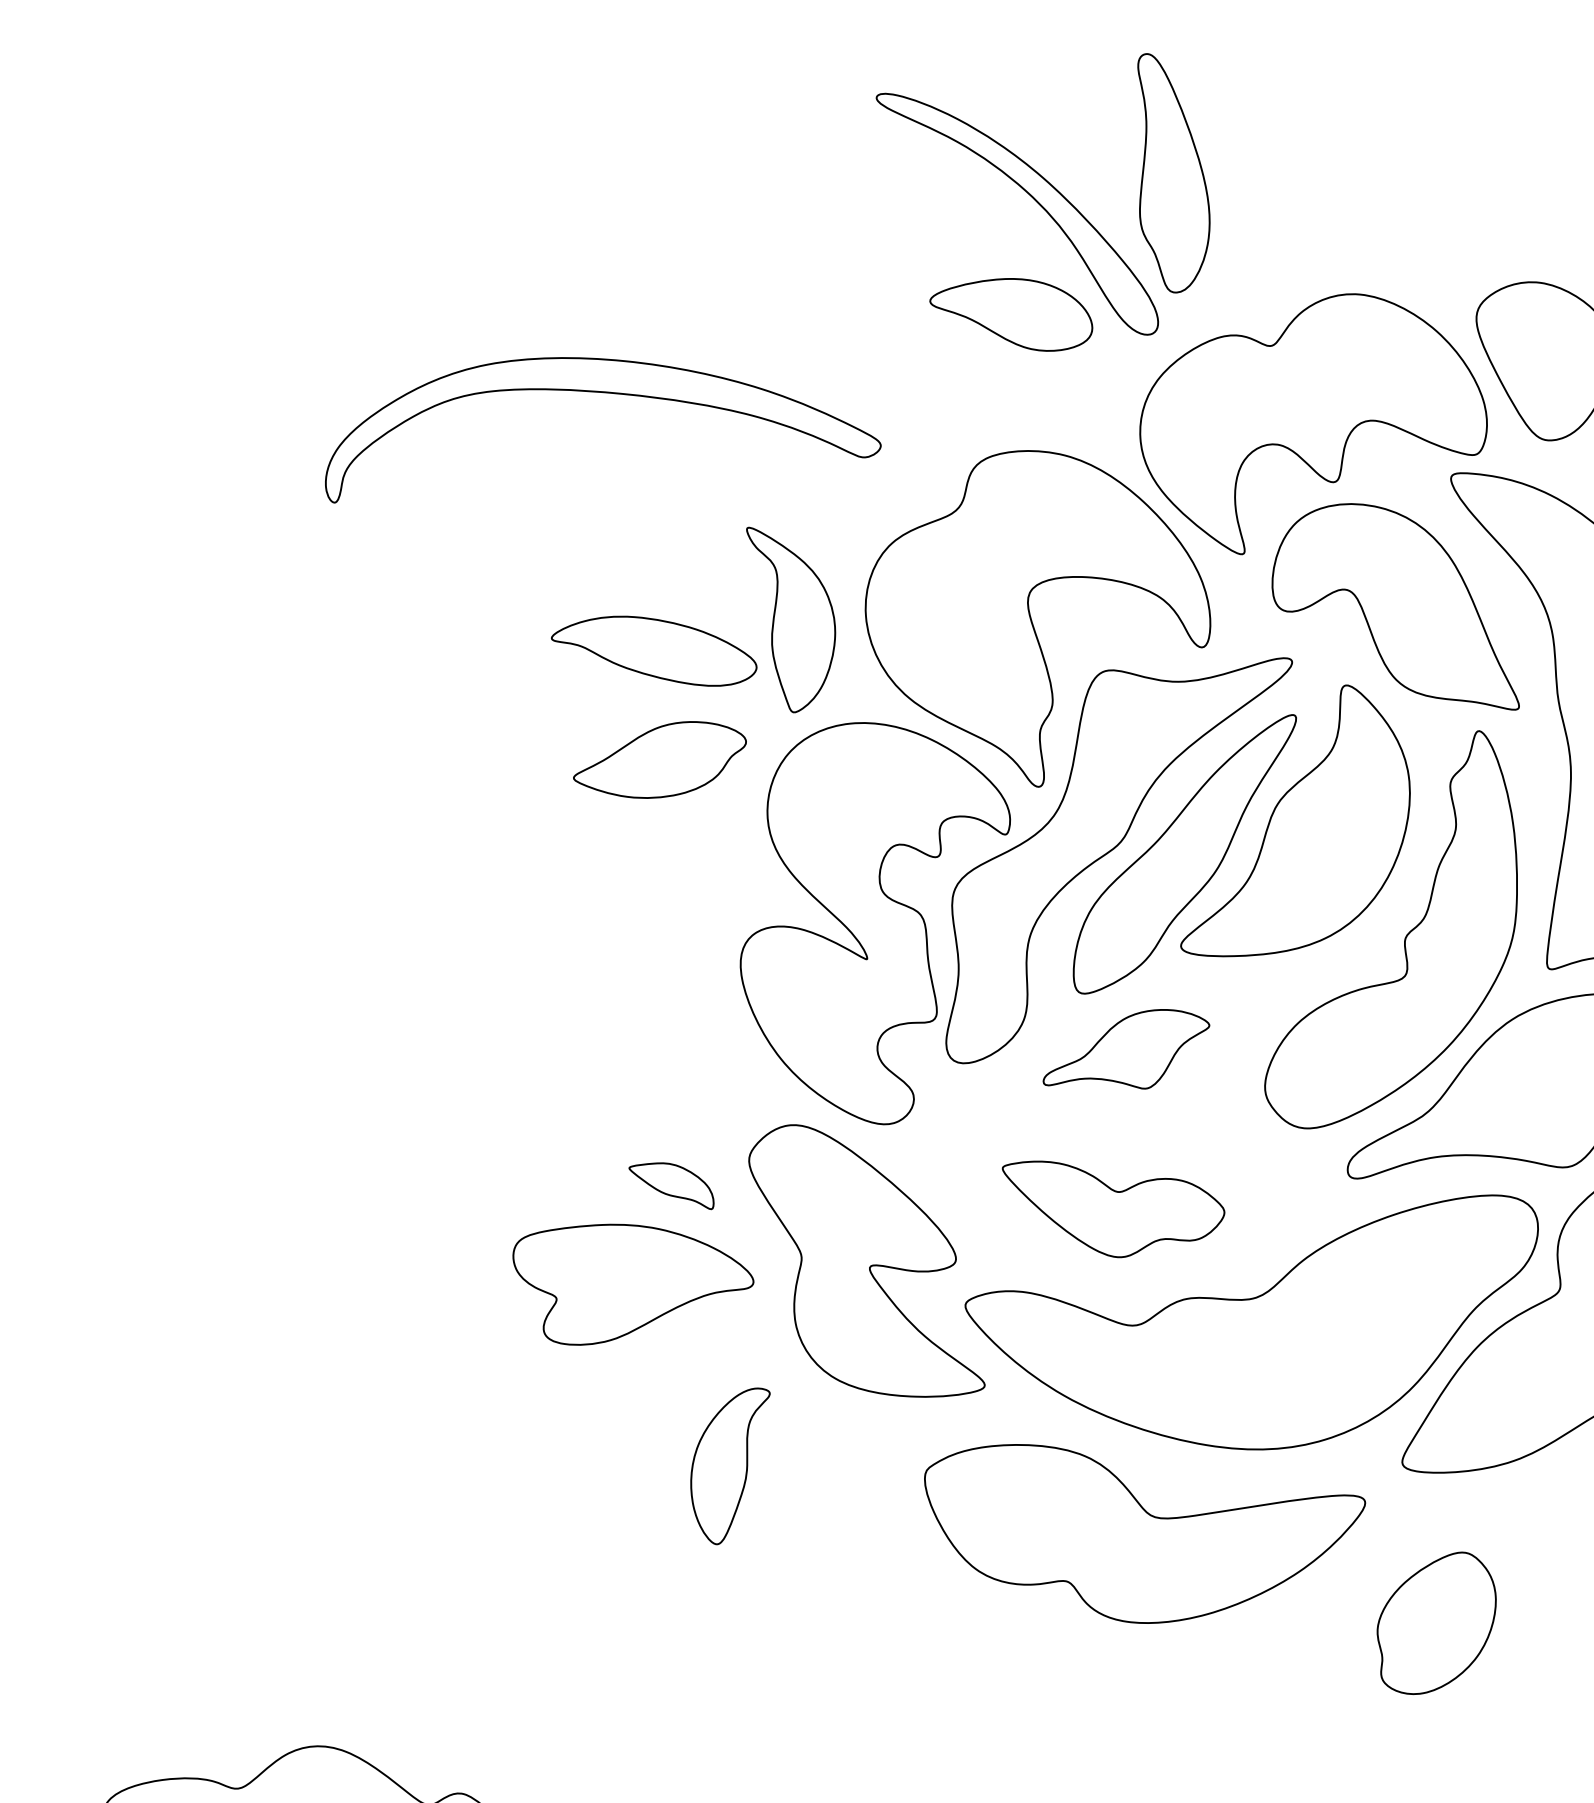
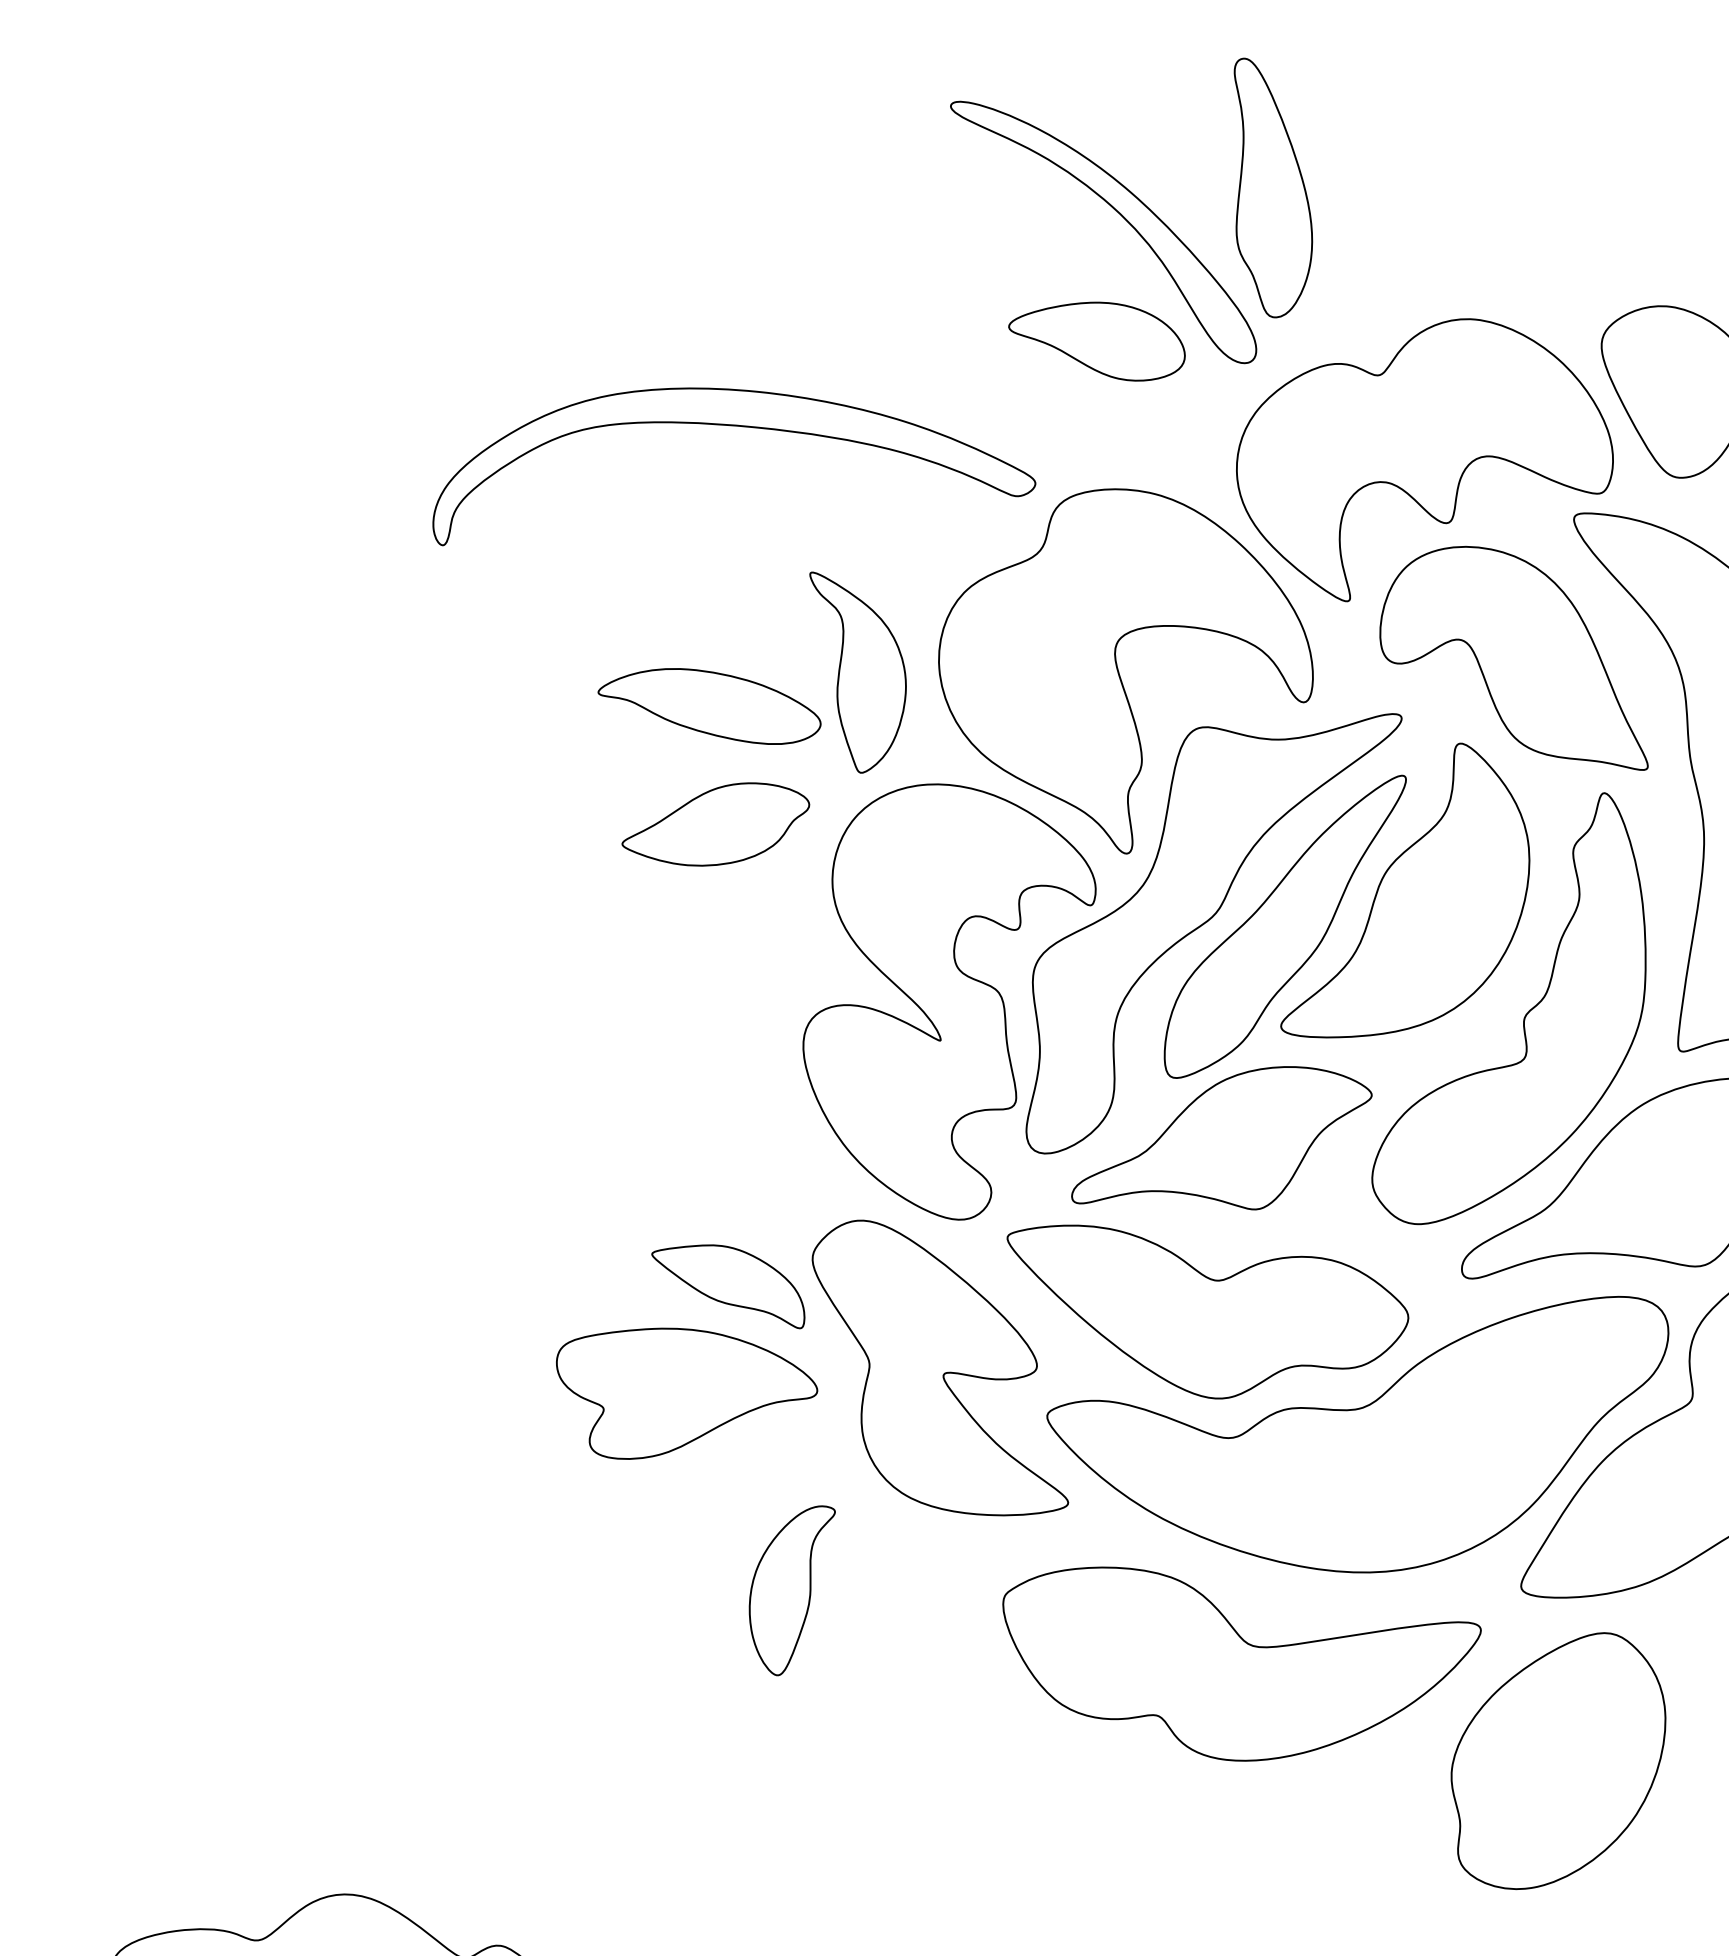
part: (610, 394) -> (742, 427), moved
part: (1126, 1049) -> (1221, 1138), size x1.67
part: (671, 1185) -> (728, 1286), size x1.67
part: (1113, 1208) -> (1207, 1311), size x1.67
part: (1436, 1622) -> (1558, 1760), size x1.67

